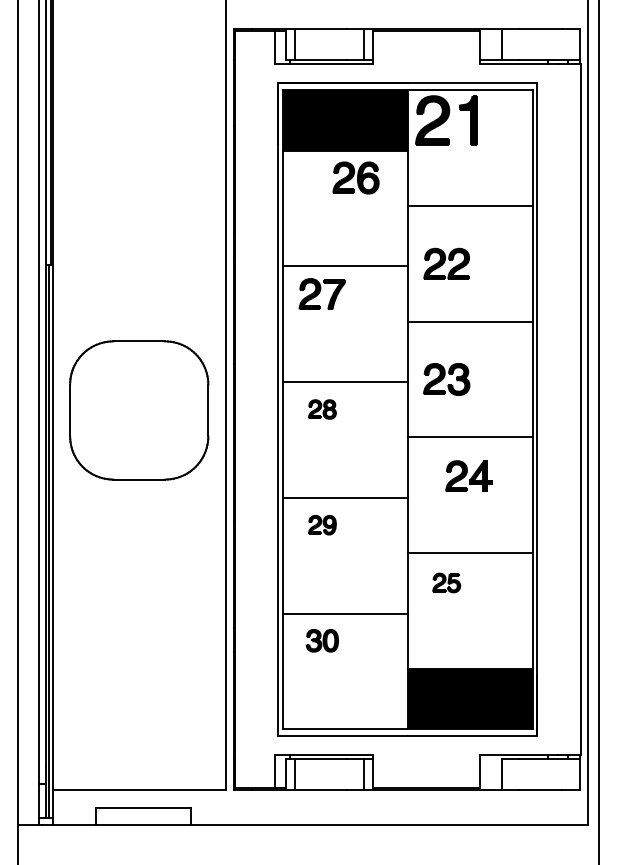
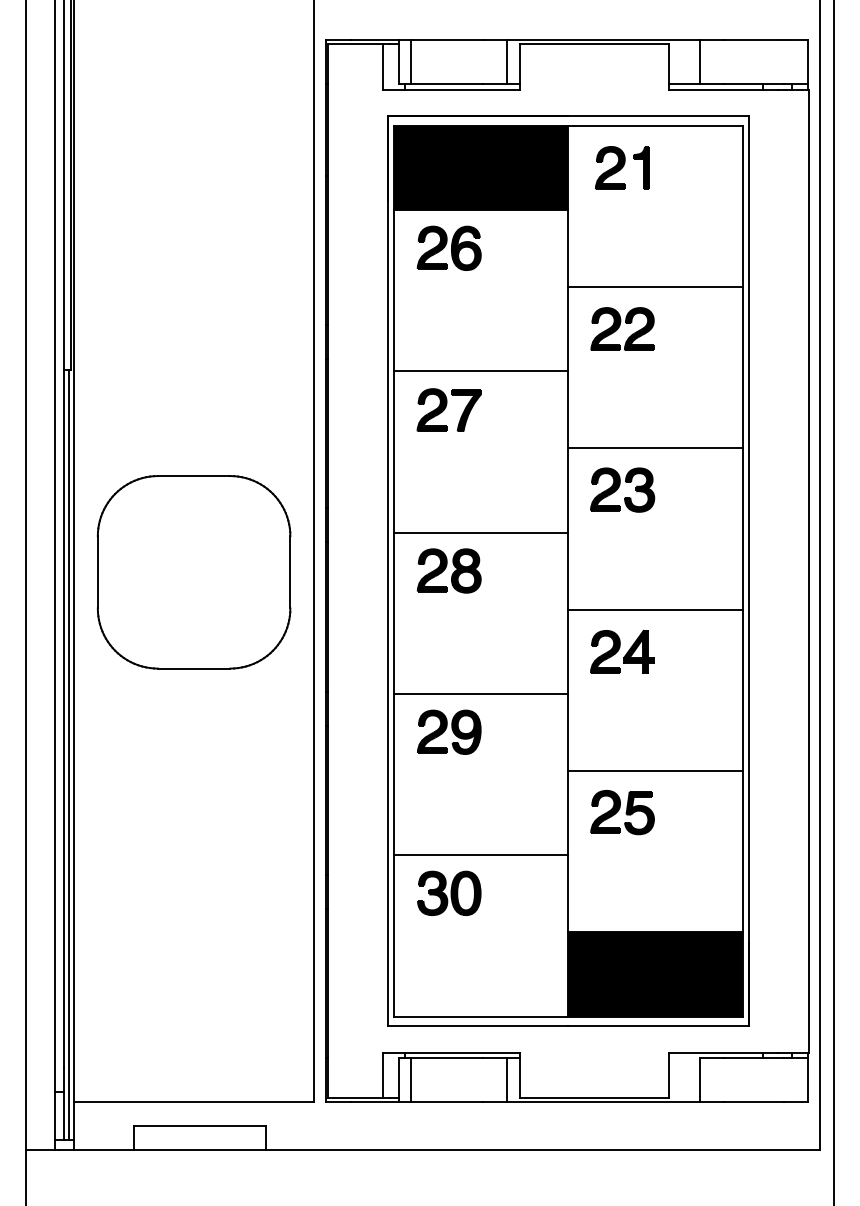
part: (446, 119) -> (622, 167), size x0.62
part: (355, 177) -> (448, 247), moved
part: (446, 263) -> (622, 328), moved
part: (446, 379) -> (622, 489), moved
part: (322, 409) -> (449, 570), size x1.67
part: (468, 475) -> (622, 651), moved
part: (322, 524) -> (449, 731), size x1.67
part: (446, 582) -> (622, 812), size x1.67
part: (322, 640) -> (449, 892), size x1.43

